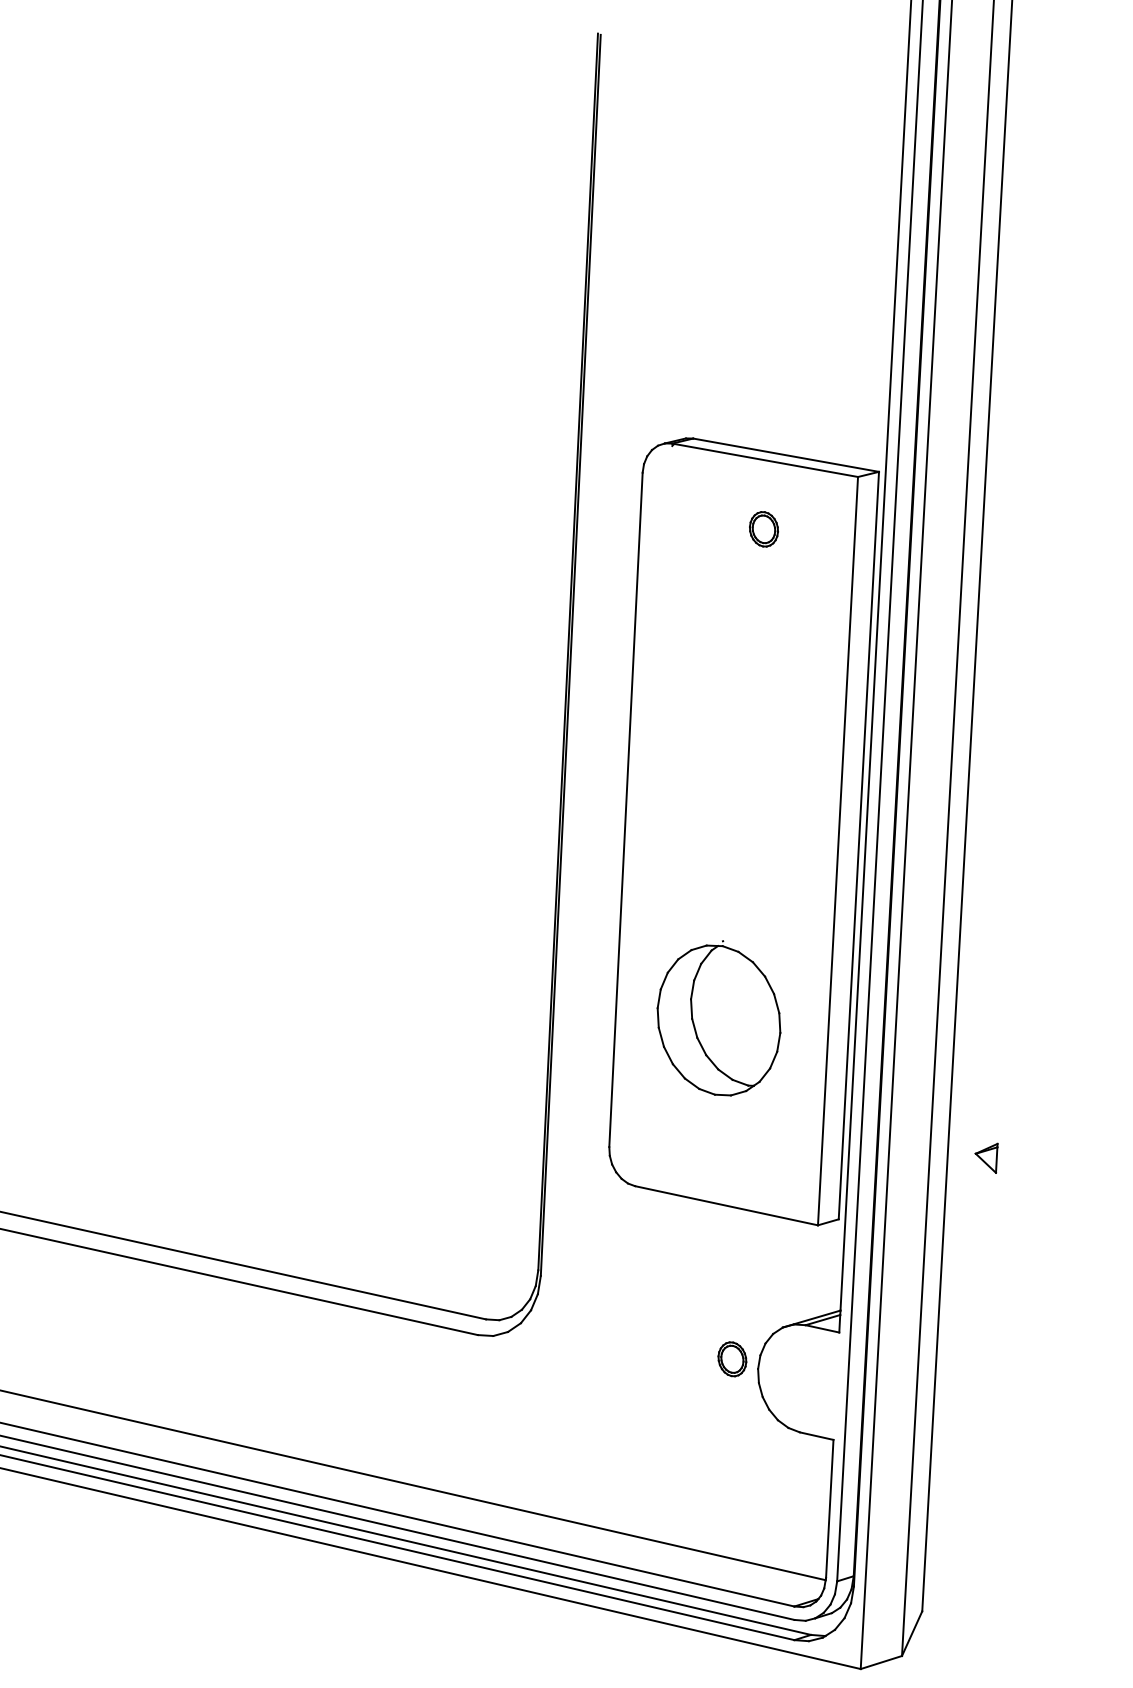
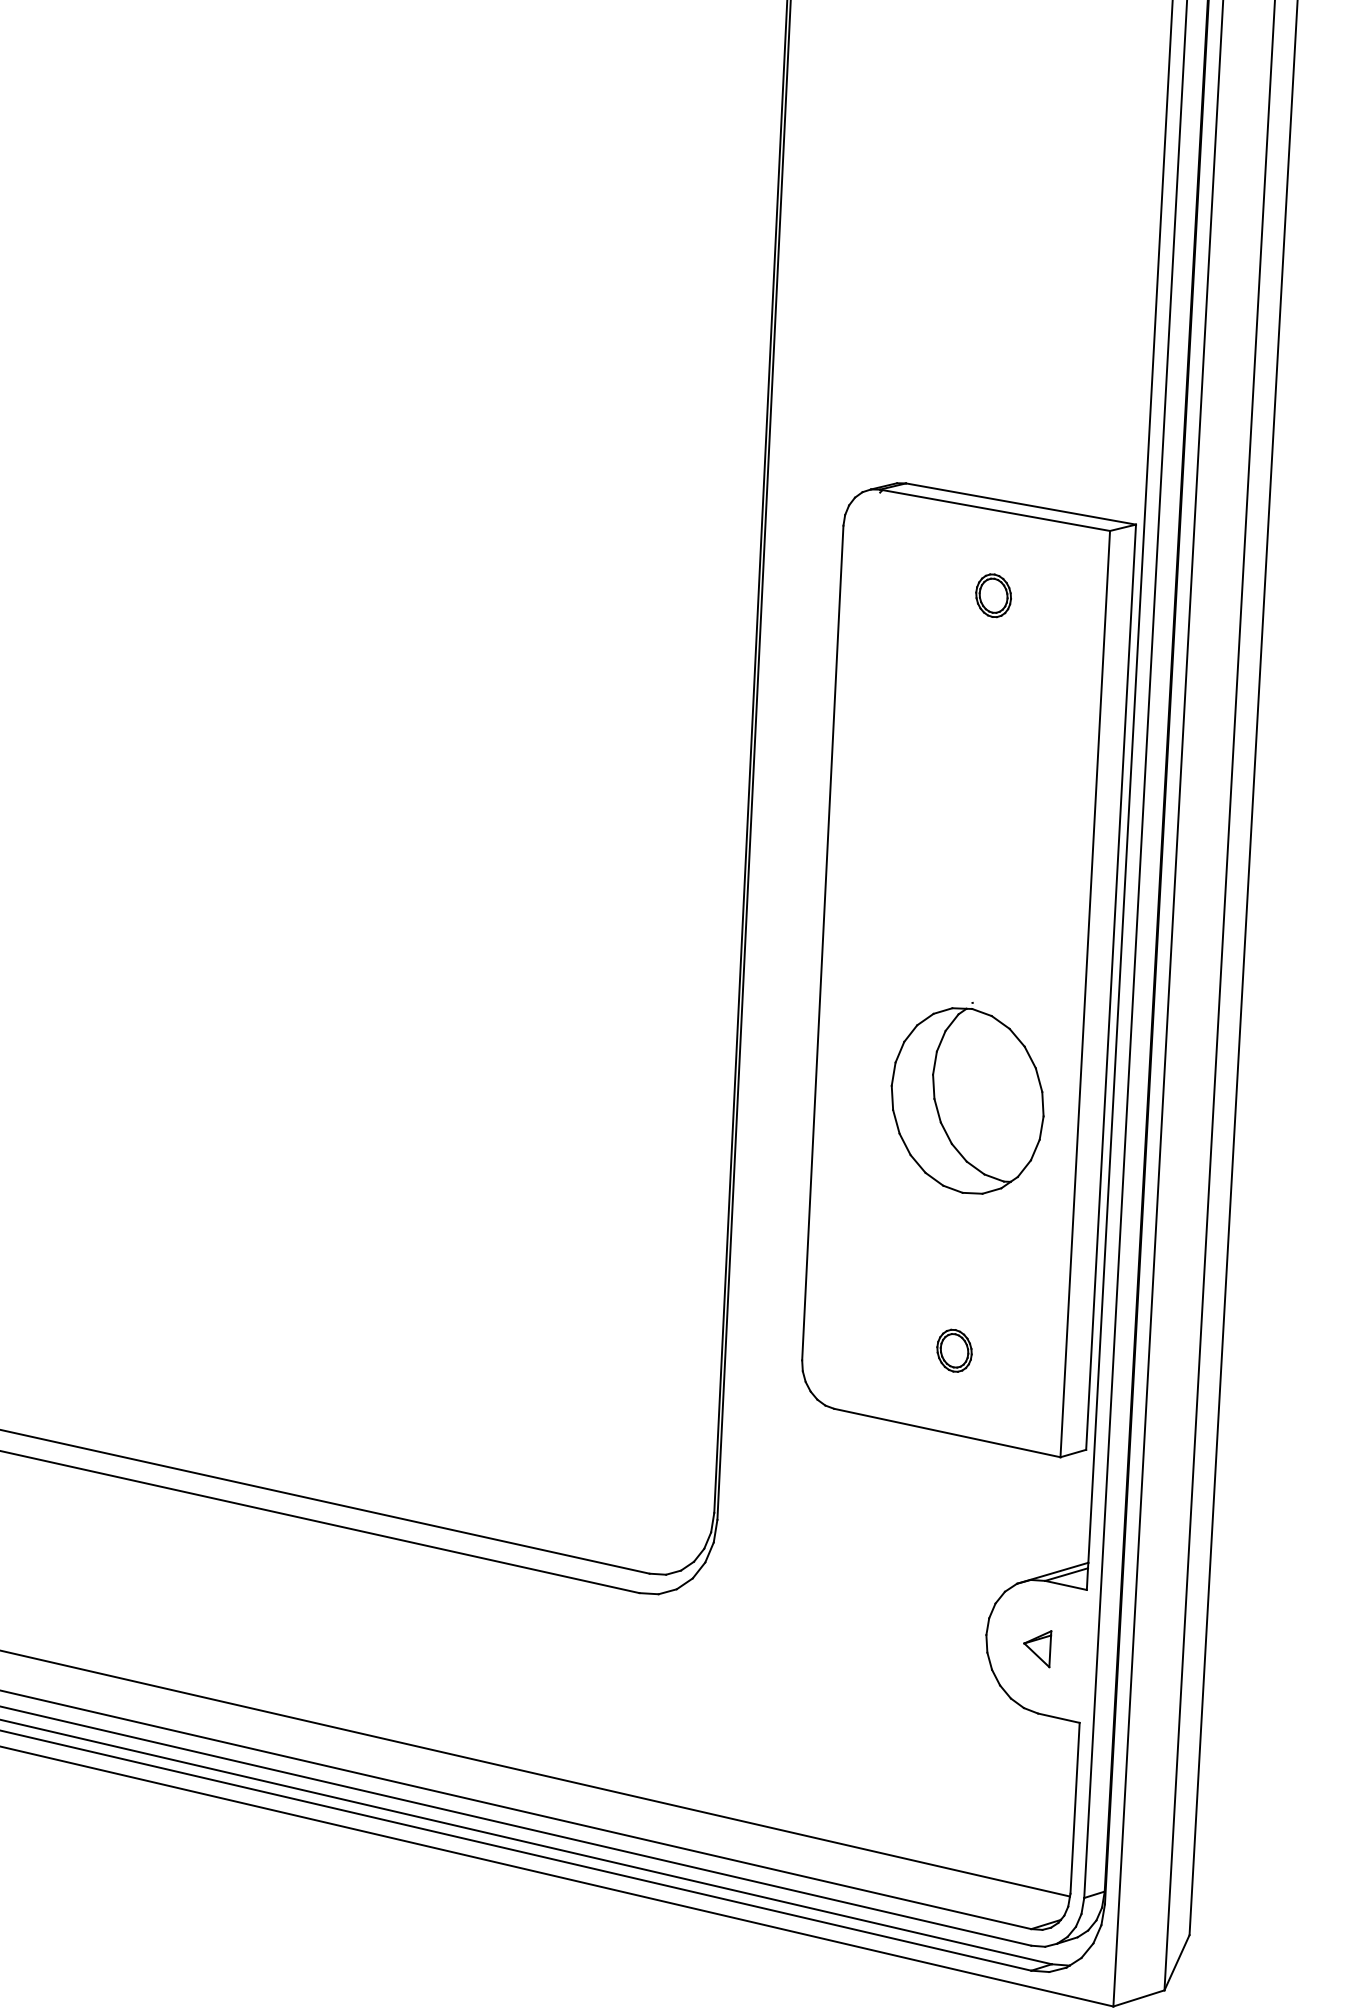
part: (718, 1018) -> (967, 1098), moved
part: (986, 1157) -> (1037, 1648), moved
part: (732, 1359) -> (954, 1351), moved

